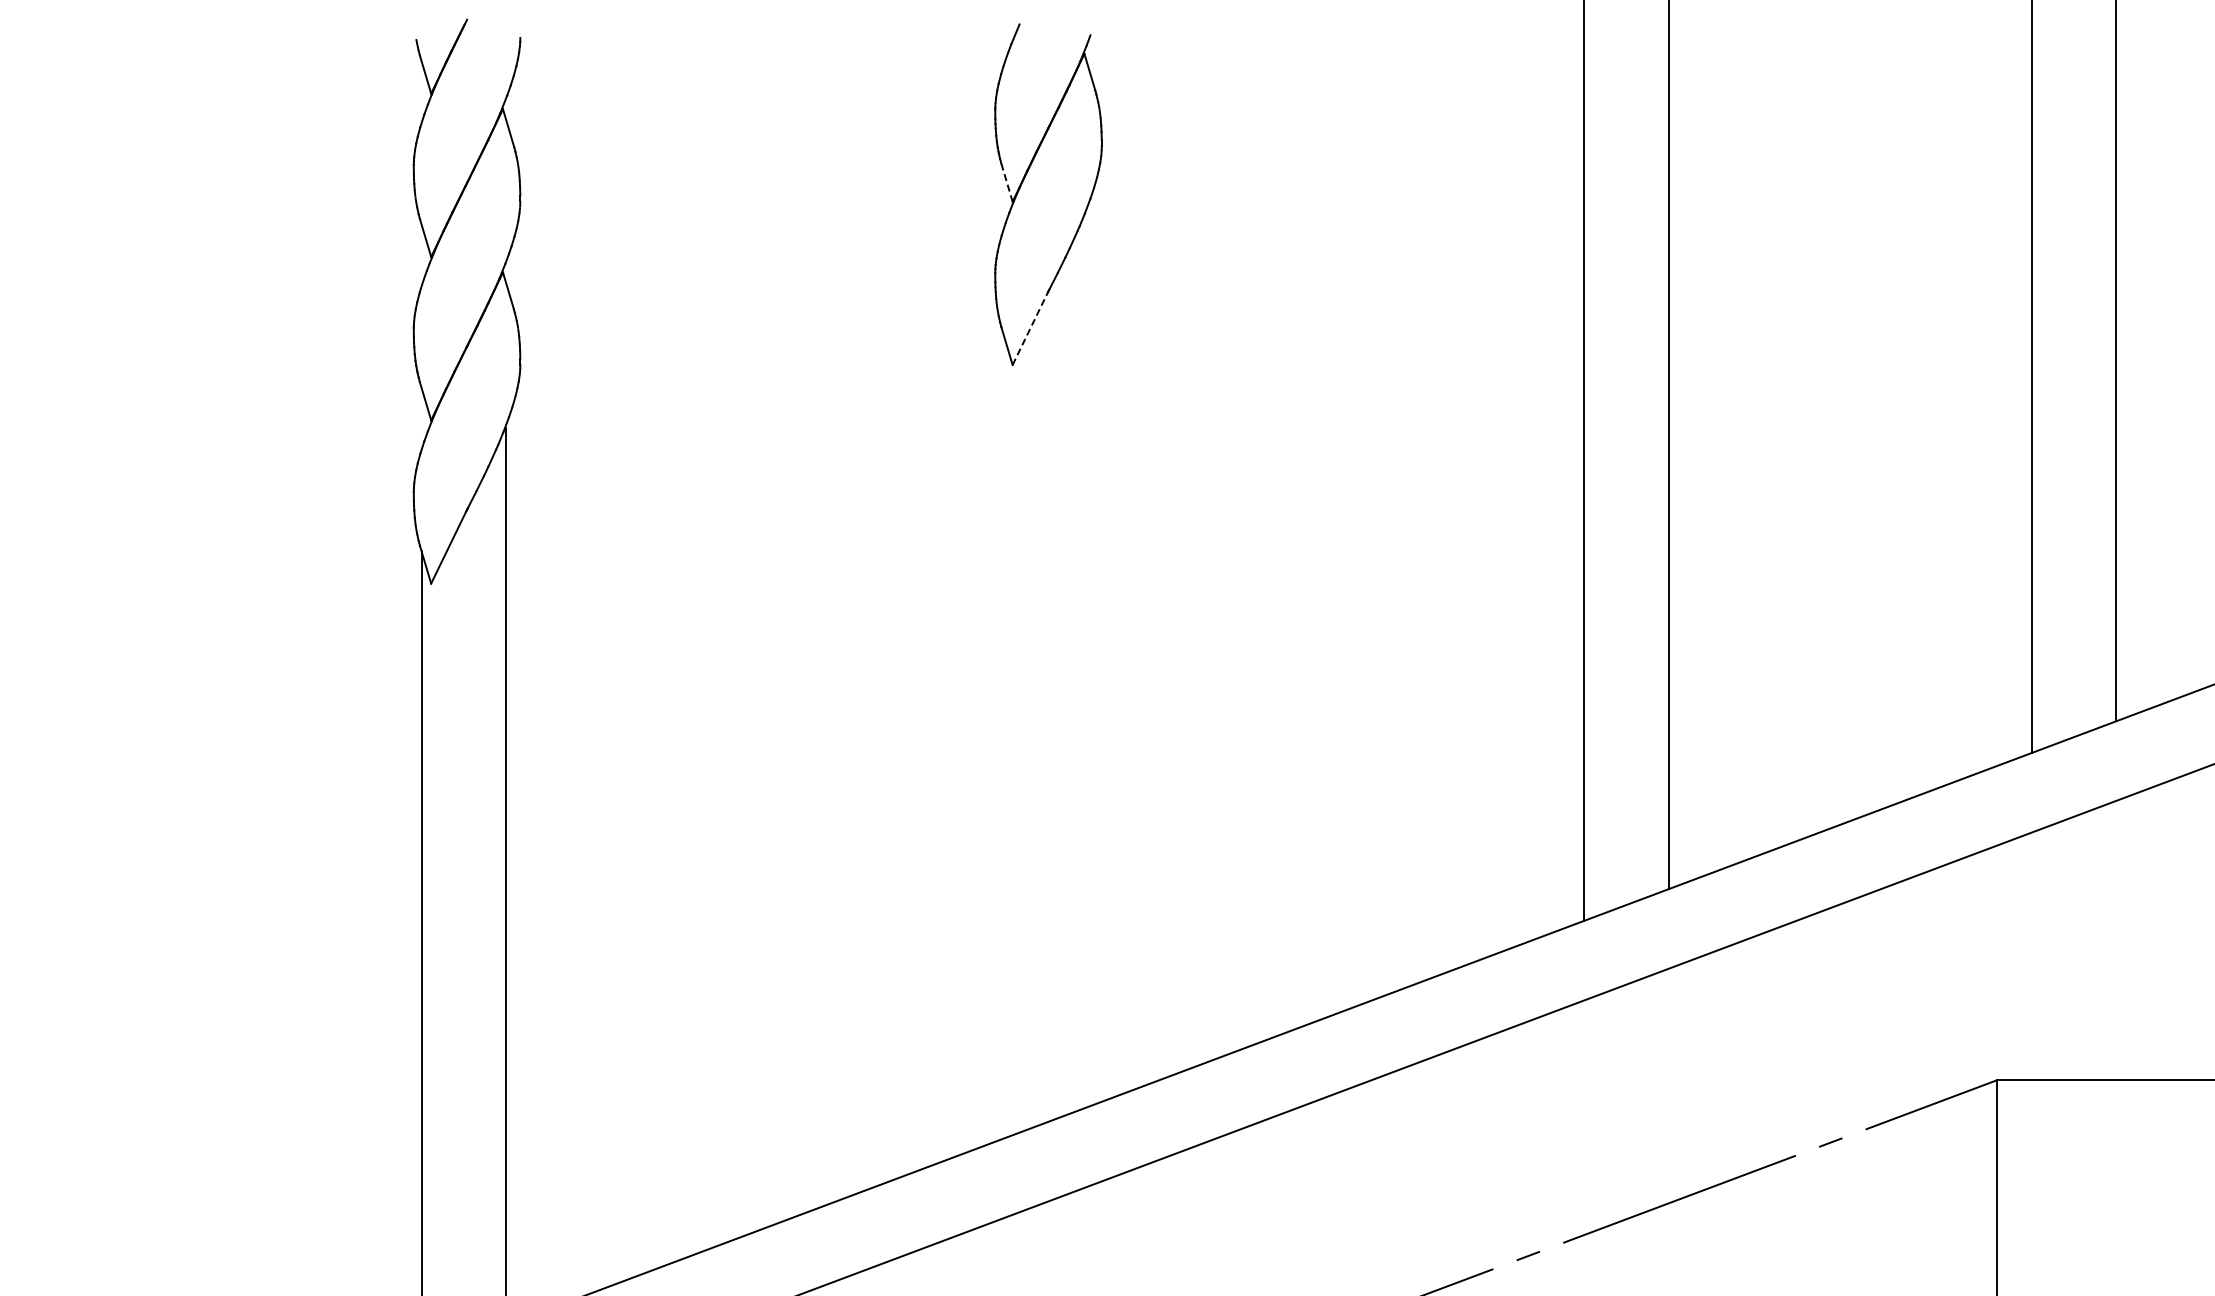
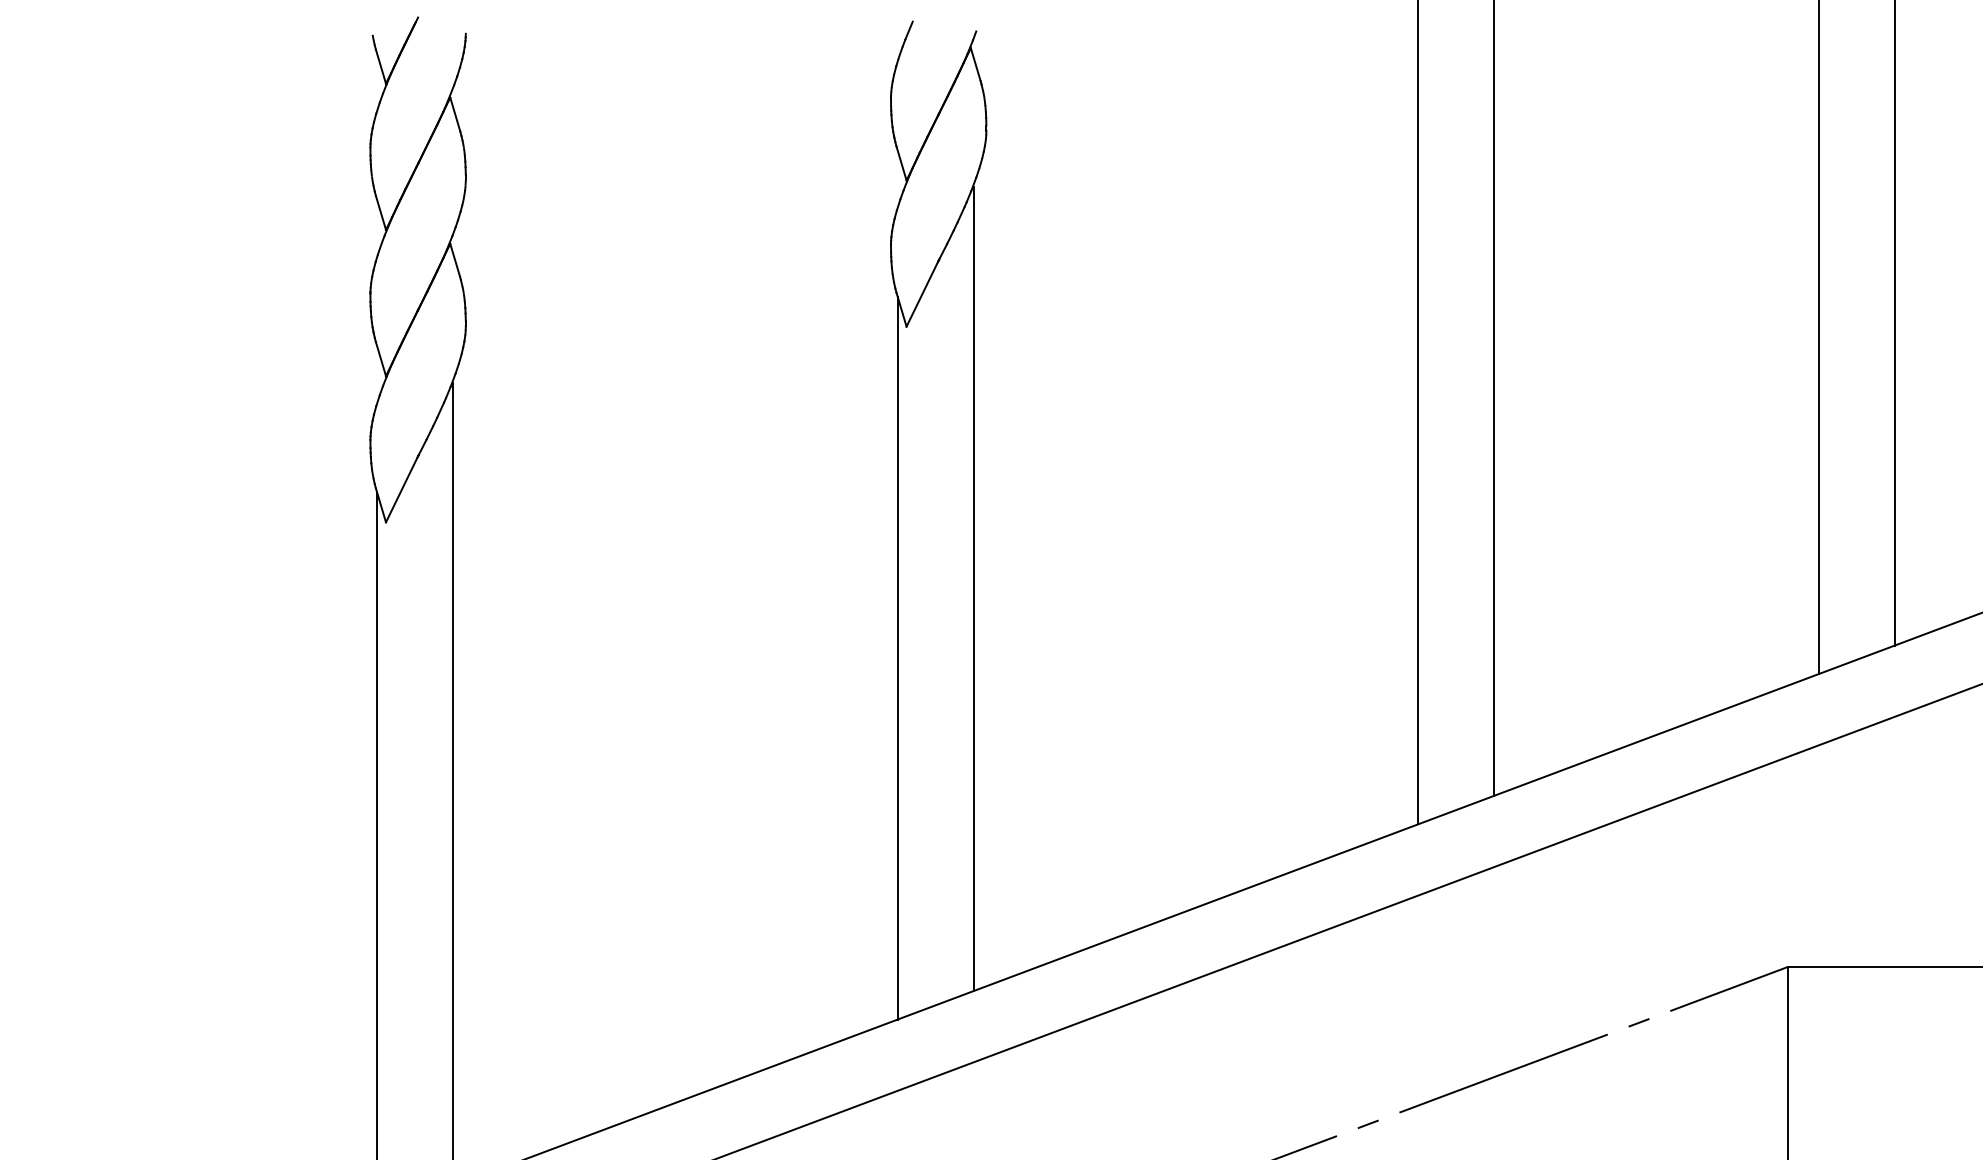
line: (1007, 182) -> (901, 163), dashed -> solid
line: (1030, 327) -> (922, 293), dashed -> solid
line: (1087, 658) -> (973, 589), added
line: (1002, 735) -> (897, 658), added

